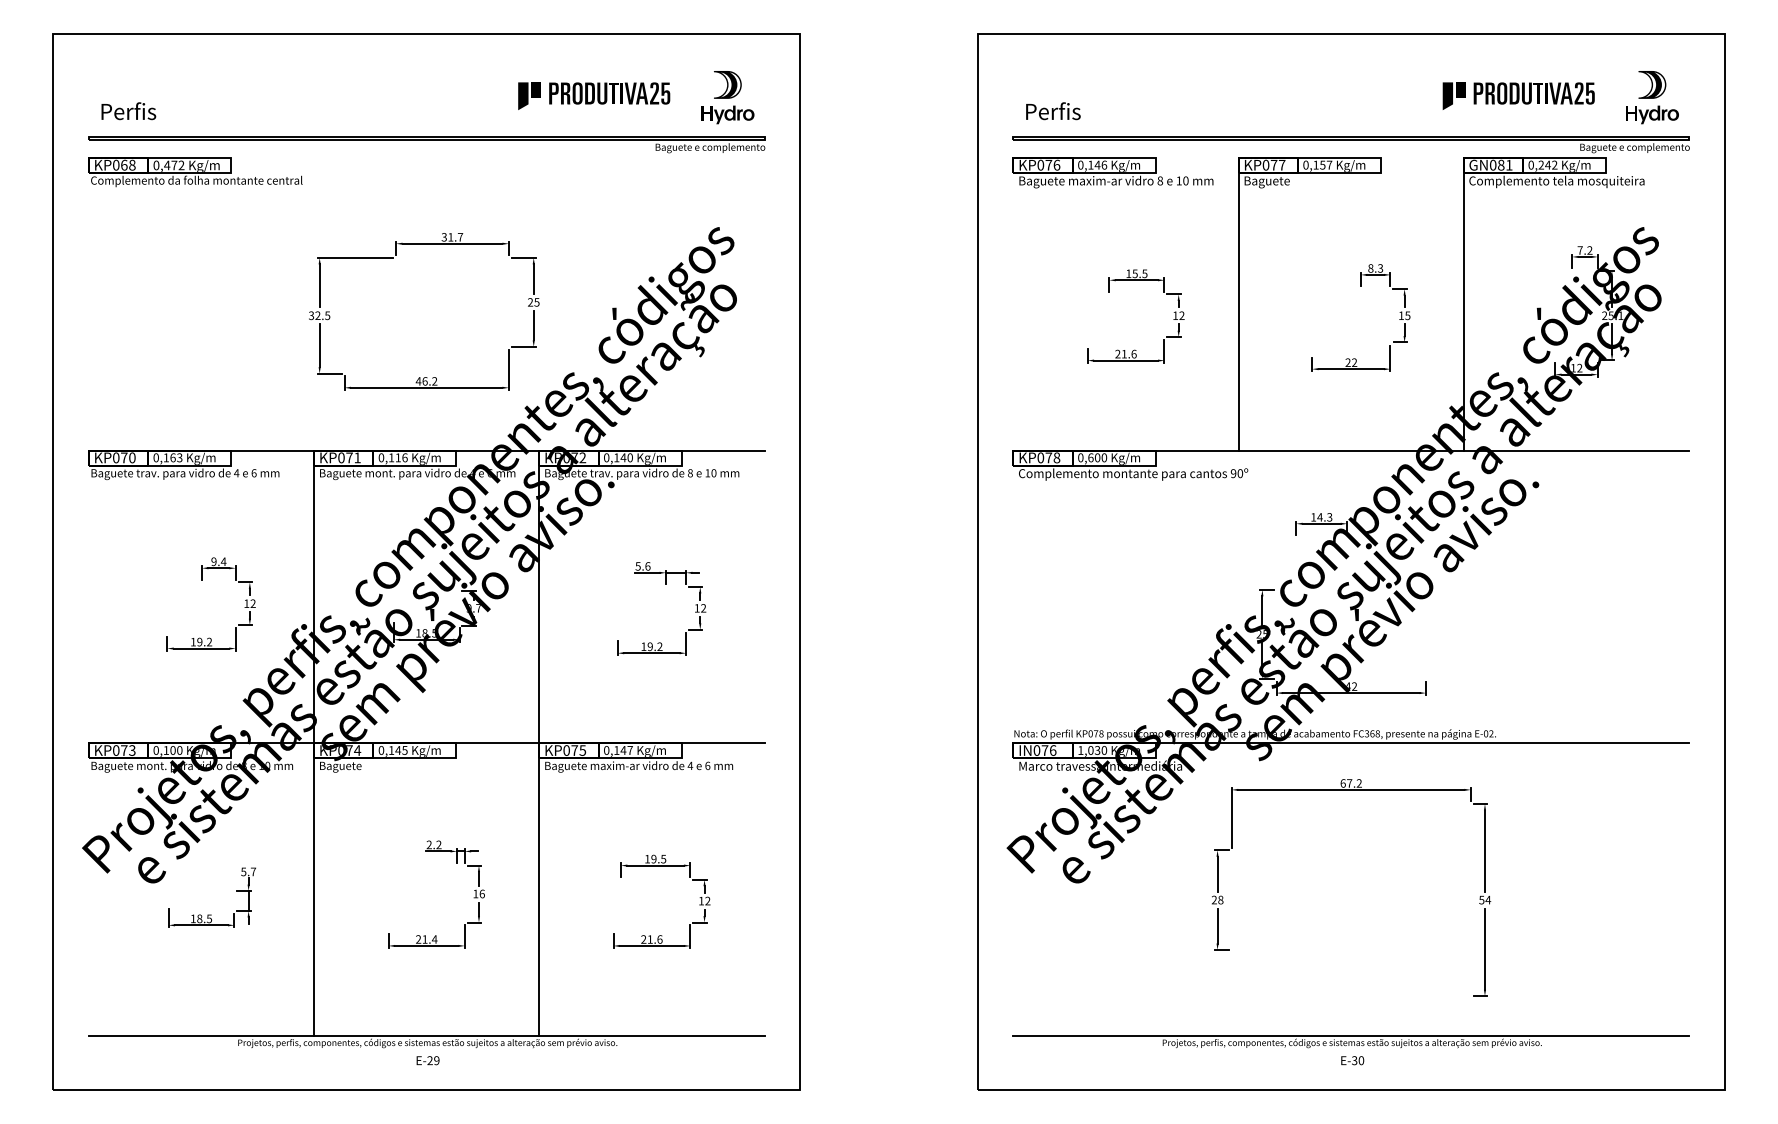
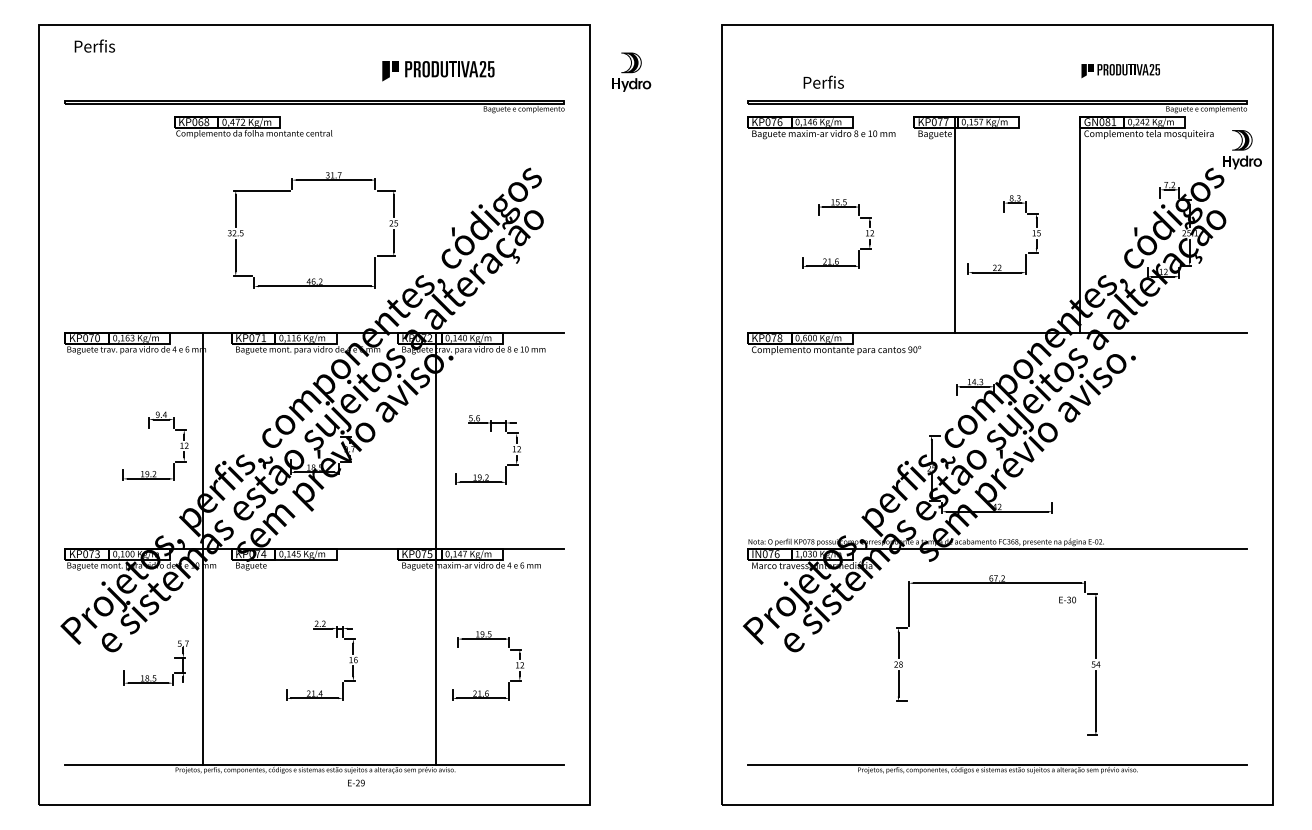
part: (1518, 95) -> (1120, 70), size x0.7
part: (727, 97) -> (631, 72), moved
part: (1652, 97) -> (1242, 149), moved
text: (128, 111) -> (94, 46), moved
text: (1053, 111) -> (823, 82), moved
part: (195, 172) -> (253, 127), moved
line: (1238, 303) -> (954, 224), moved
line: (314, 742) -> (203, 548), moved
line: (539, 742) -> (435, 548), moved
text: (427, 1060) -> (355, 782), moved
text: (1352, 1060) -> (1067, 599), moved

